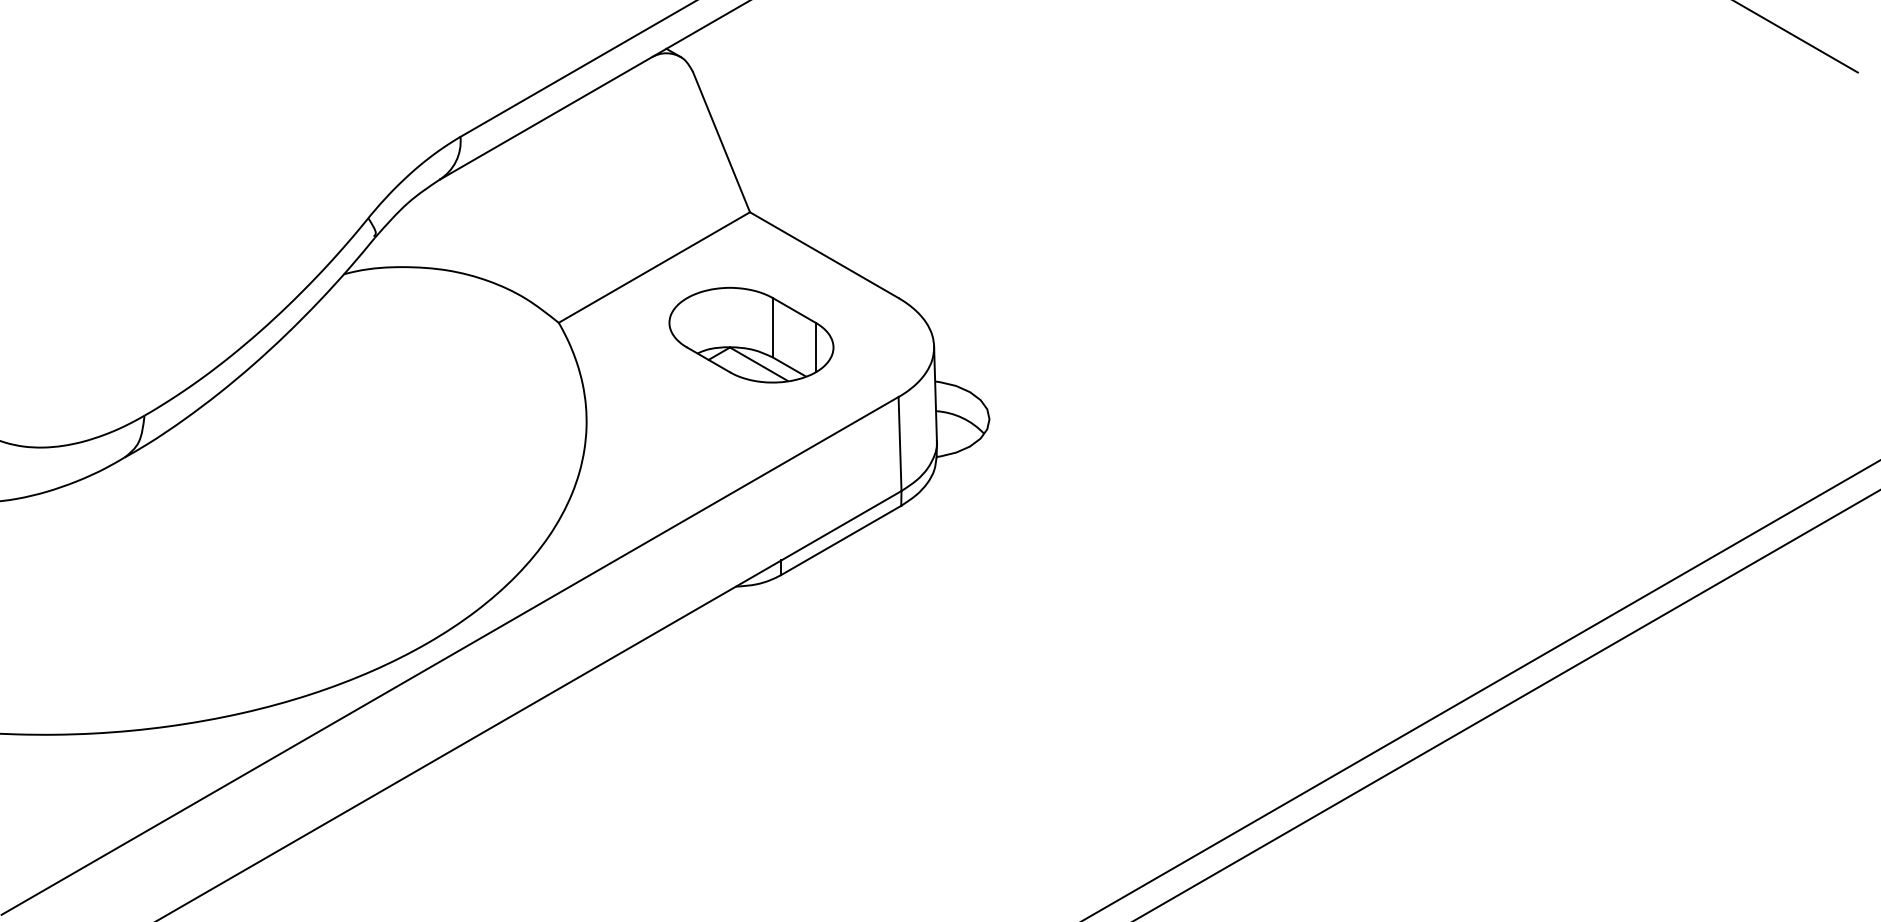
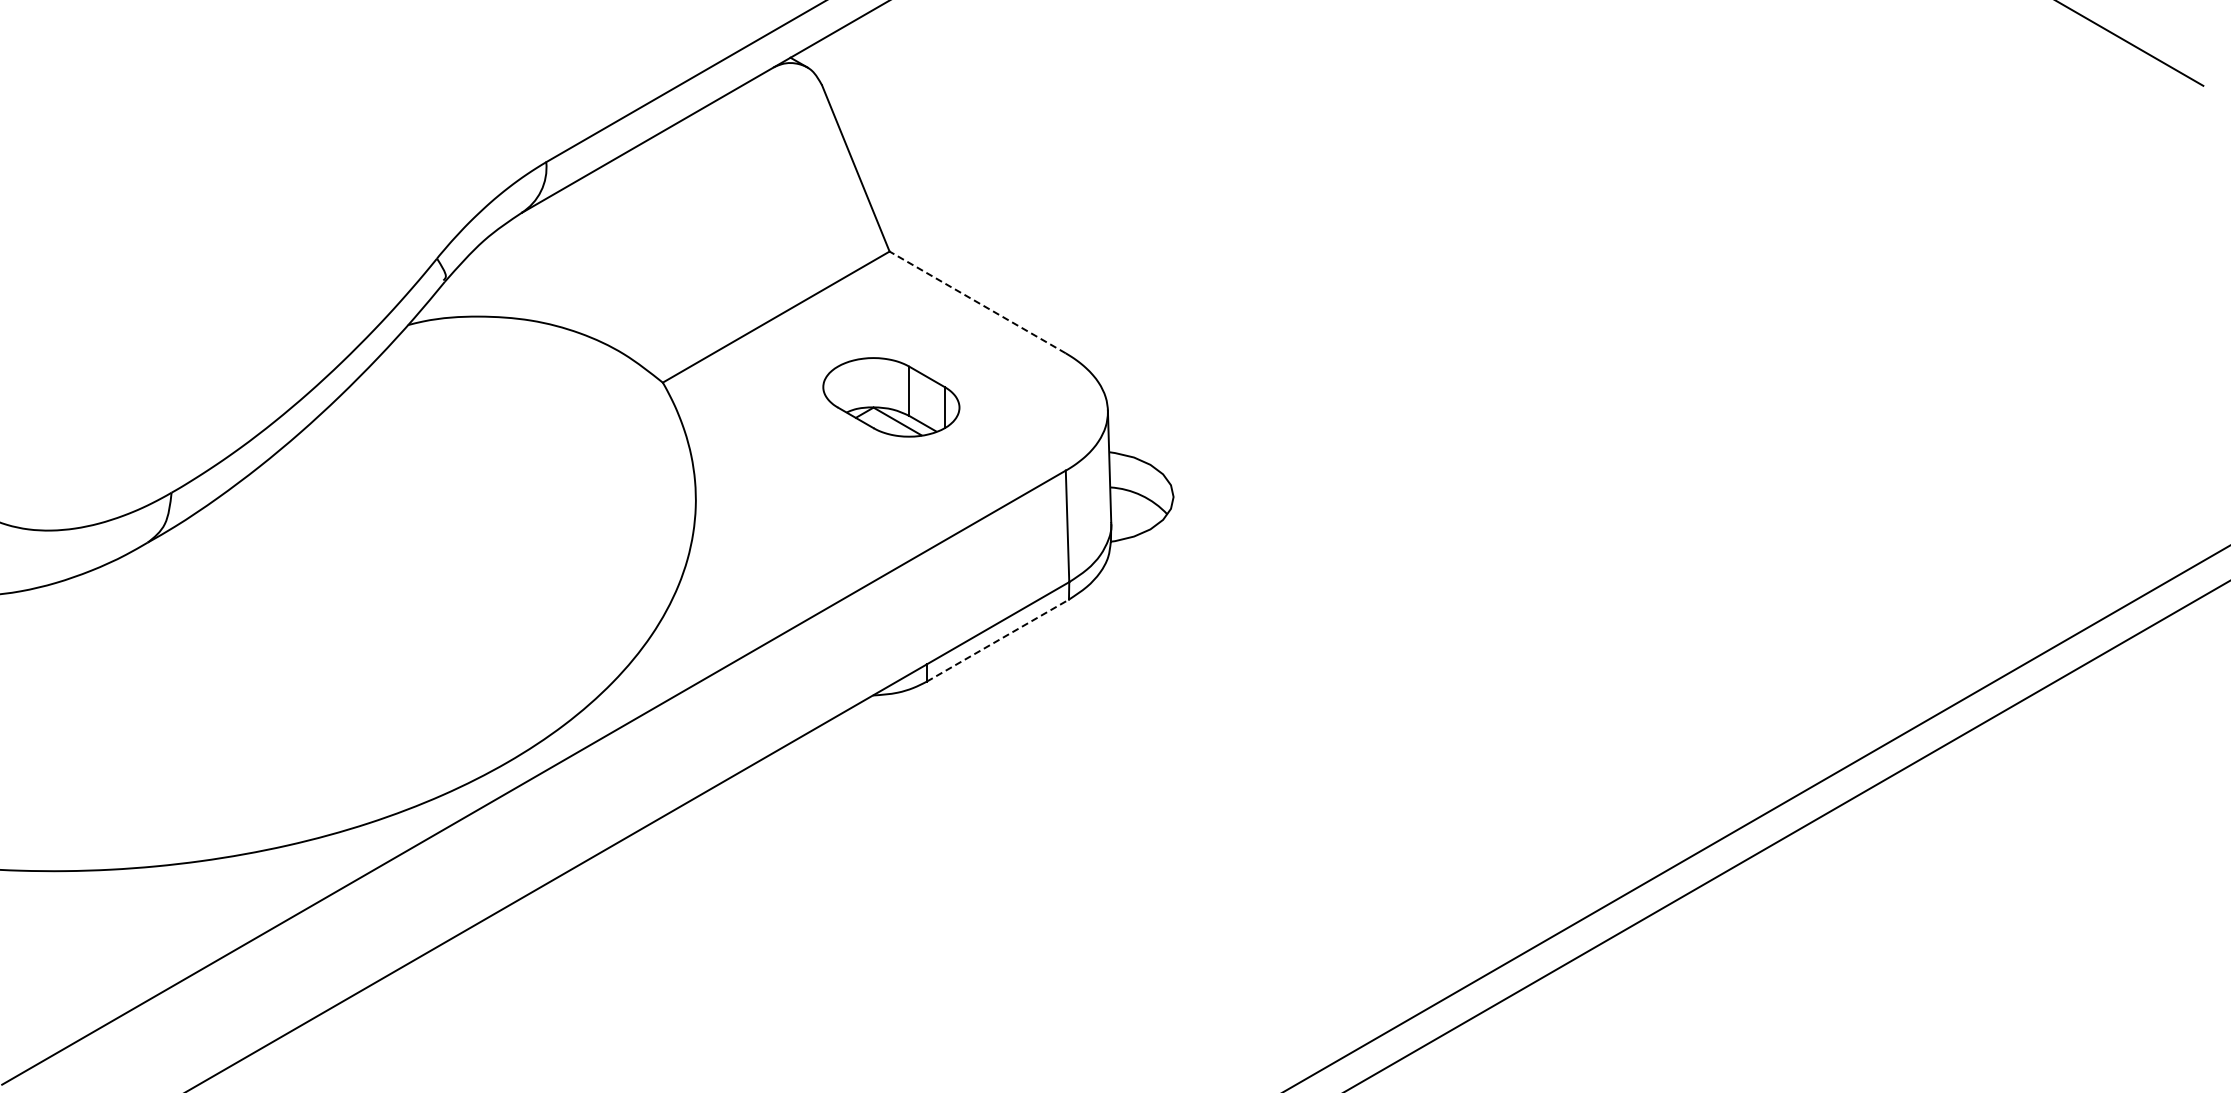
line: (824, 255) -> (977, 302), solid -> dashed
part: (751, 335) -> (891, 397), size x0.7
line: (841, 540) -> (998, 640), solid -> dashed

